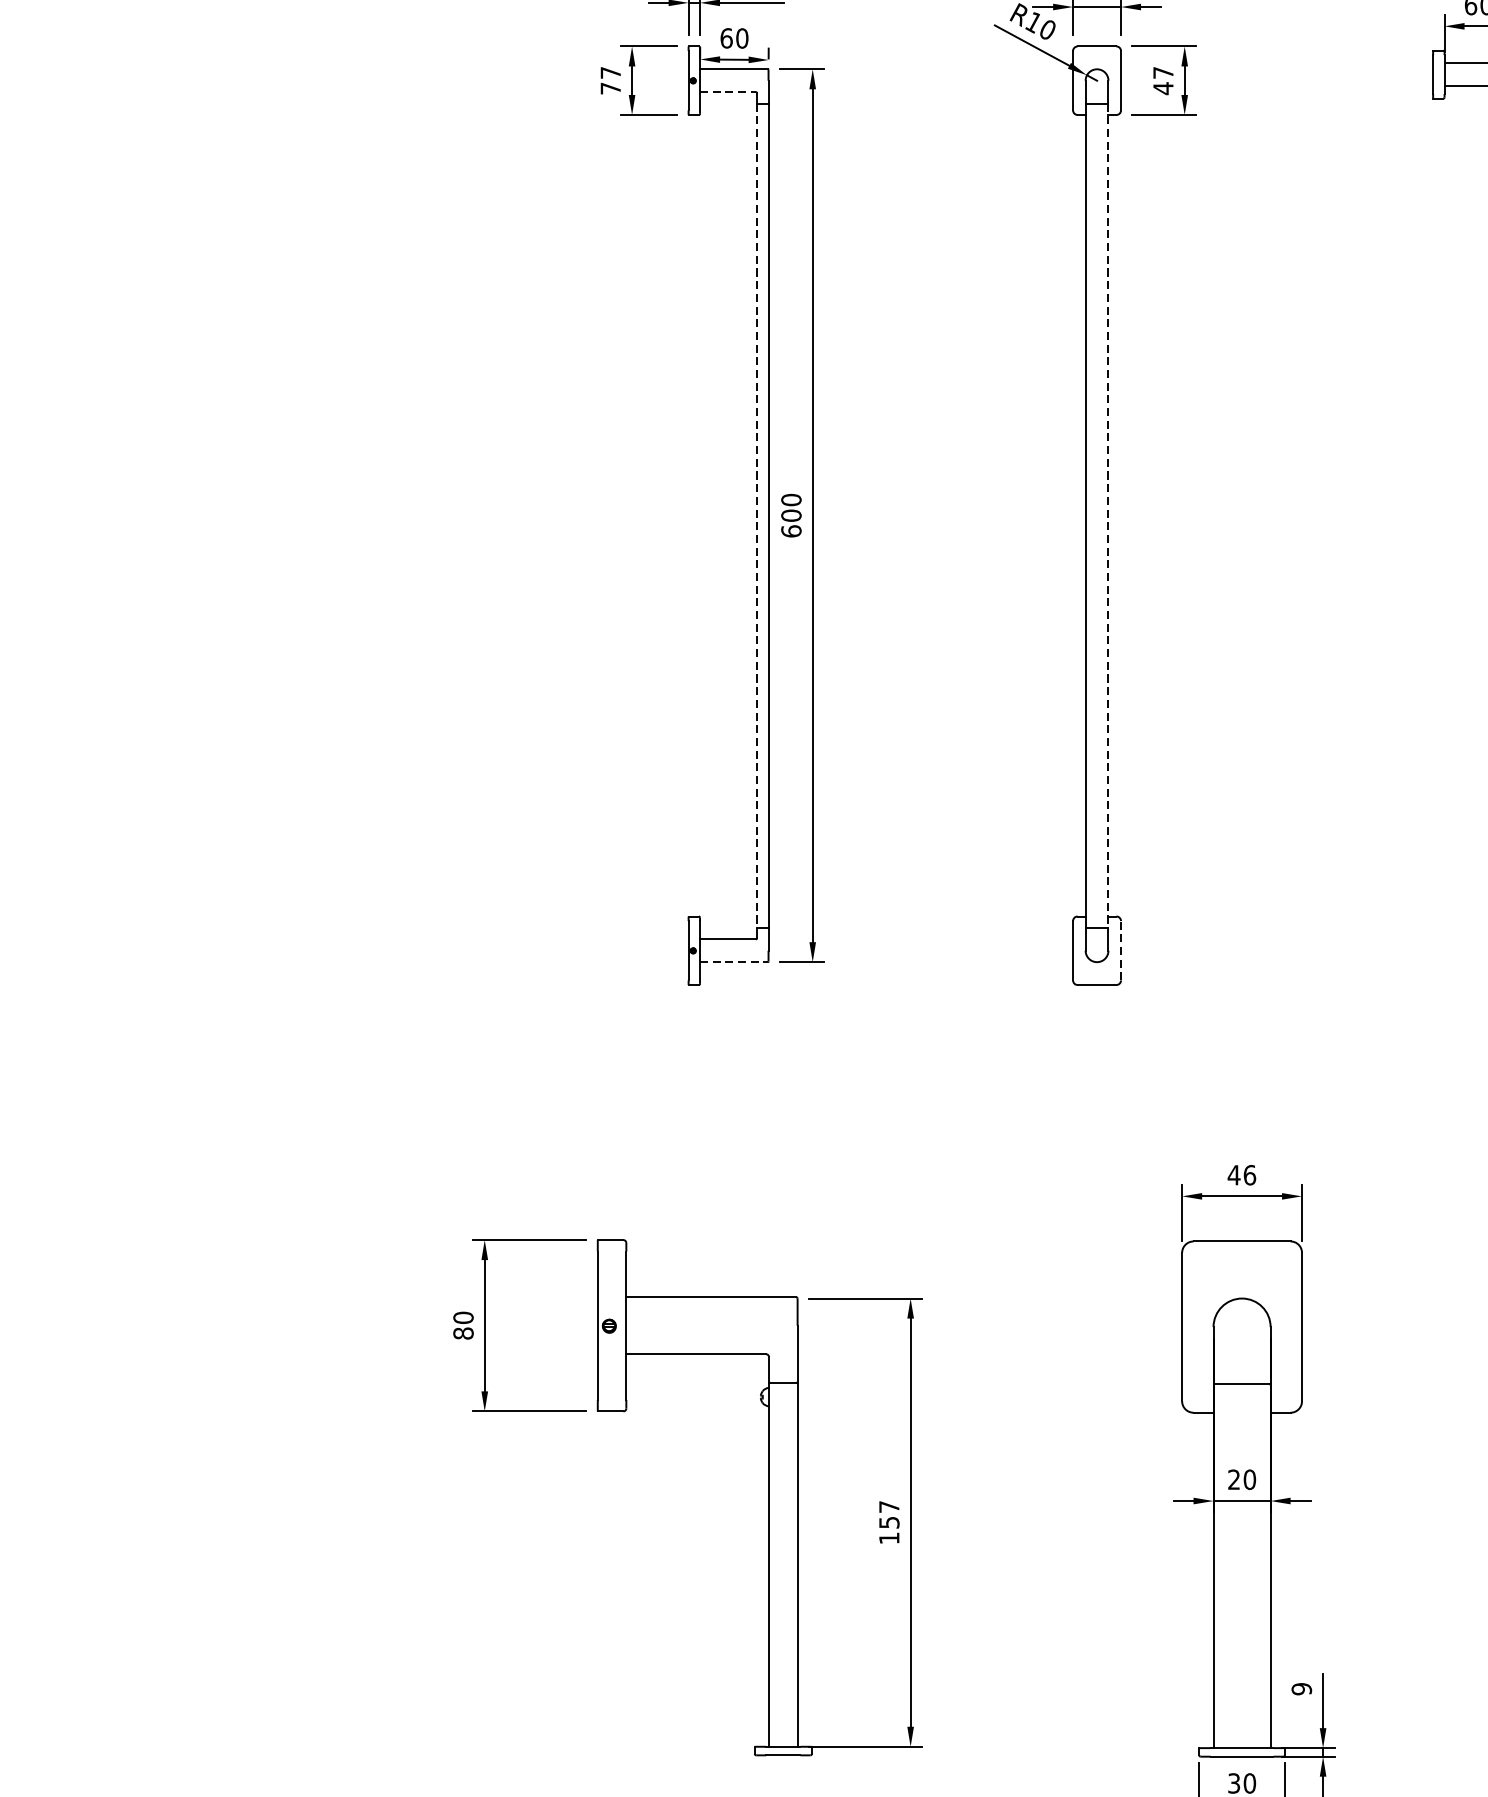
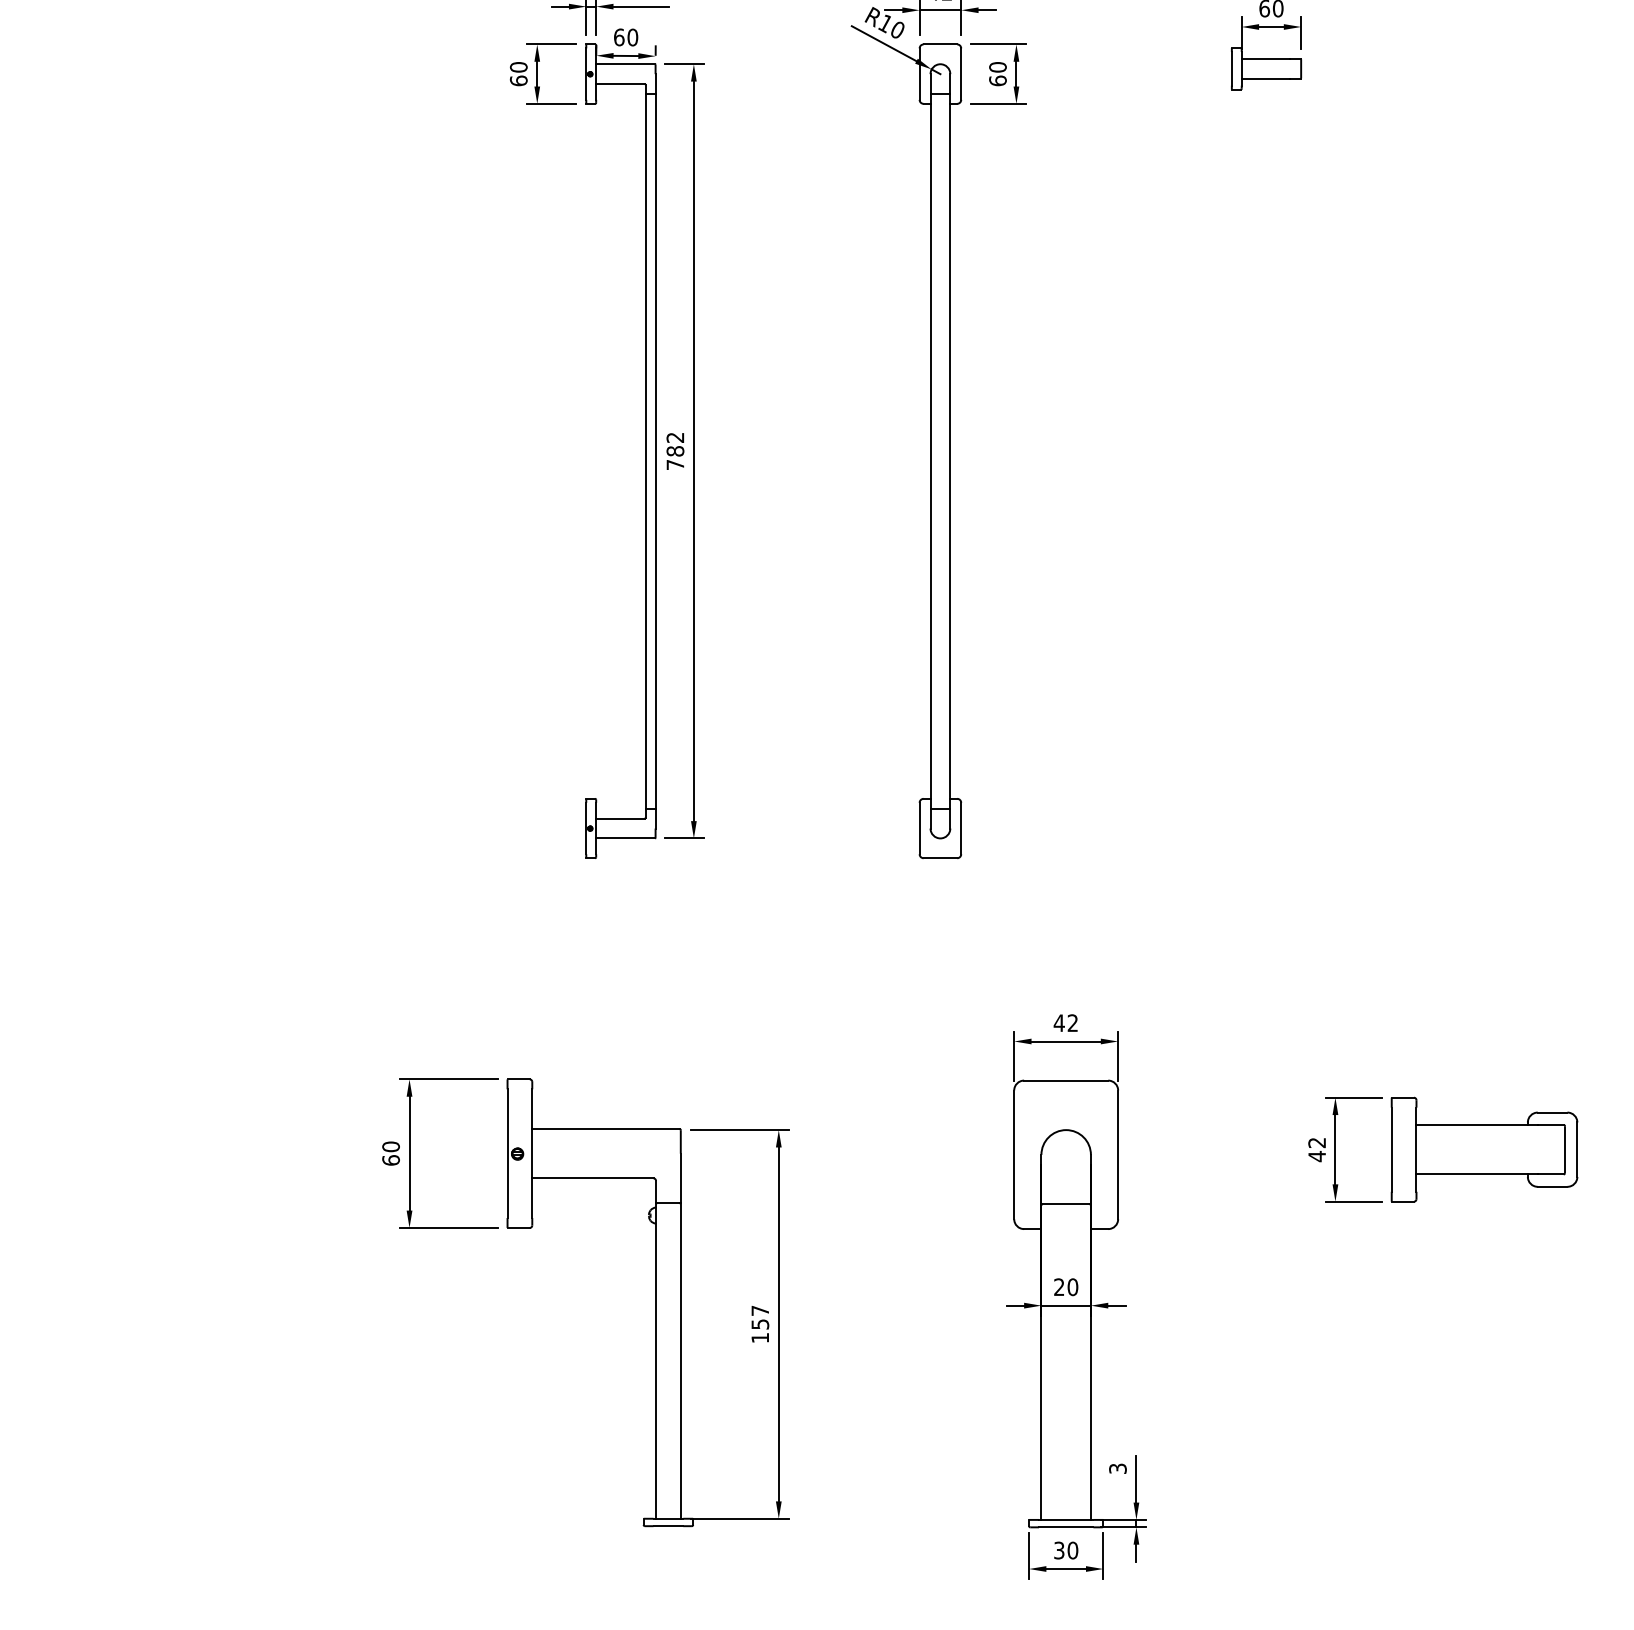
text: (610, 81) -> (518, 74), 77 -> 60
text: (1162, 81) -> (997, 74), 47 -> 60
line: (728, 92) -> (620, 84), dashed -> solid
line: (756, 515) -> (645, 451), dashed -> solid
text: (791, 515) -> (675, 451), 600 -> 782
line: (1108, 515) -> (950, 451), dashed -> solid
line: (1121, 950) -> (961, 828), dashed -> solid
line: (734, 962) -> (626, 838), dashed -> solid
text: (1249, 1175) -> (1072, 1023), 46 -> 42
text: (462, 1333) -> (390, 1160), 80 -> 60
text: (1301, 1688) -> (1117, 1468), 9 -> 3

